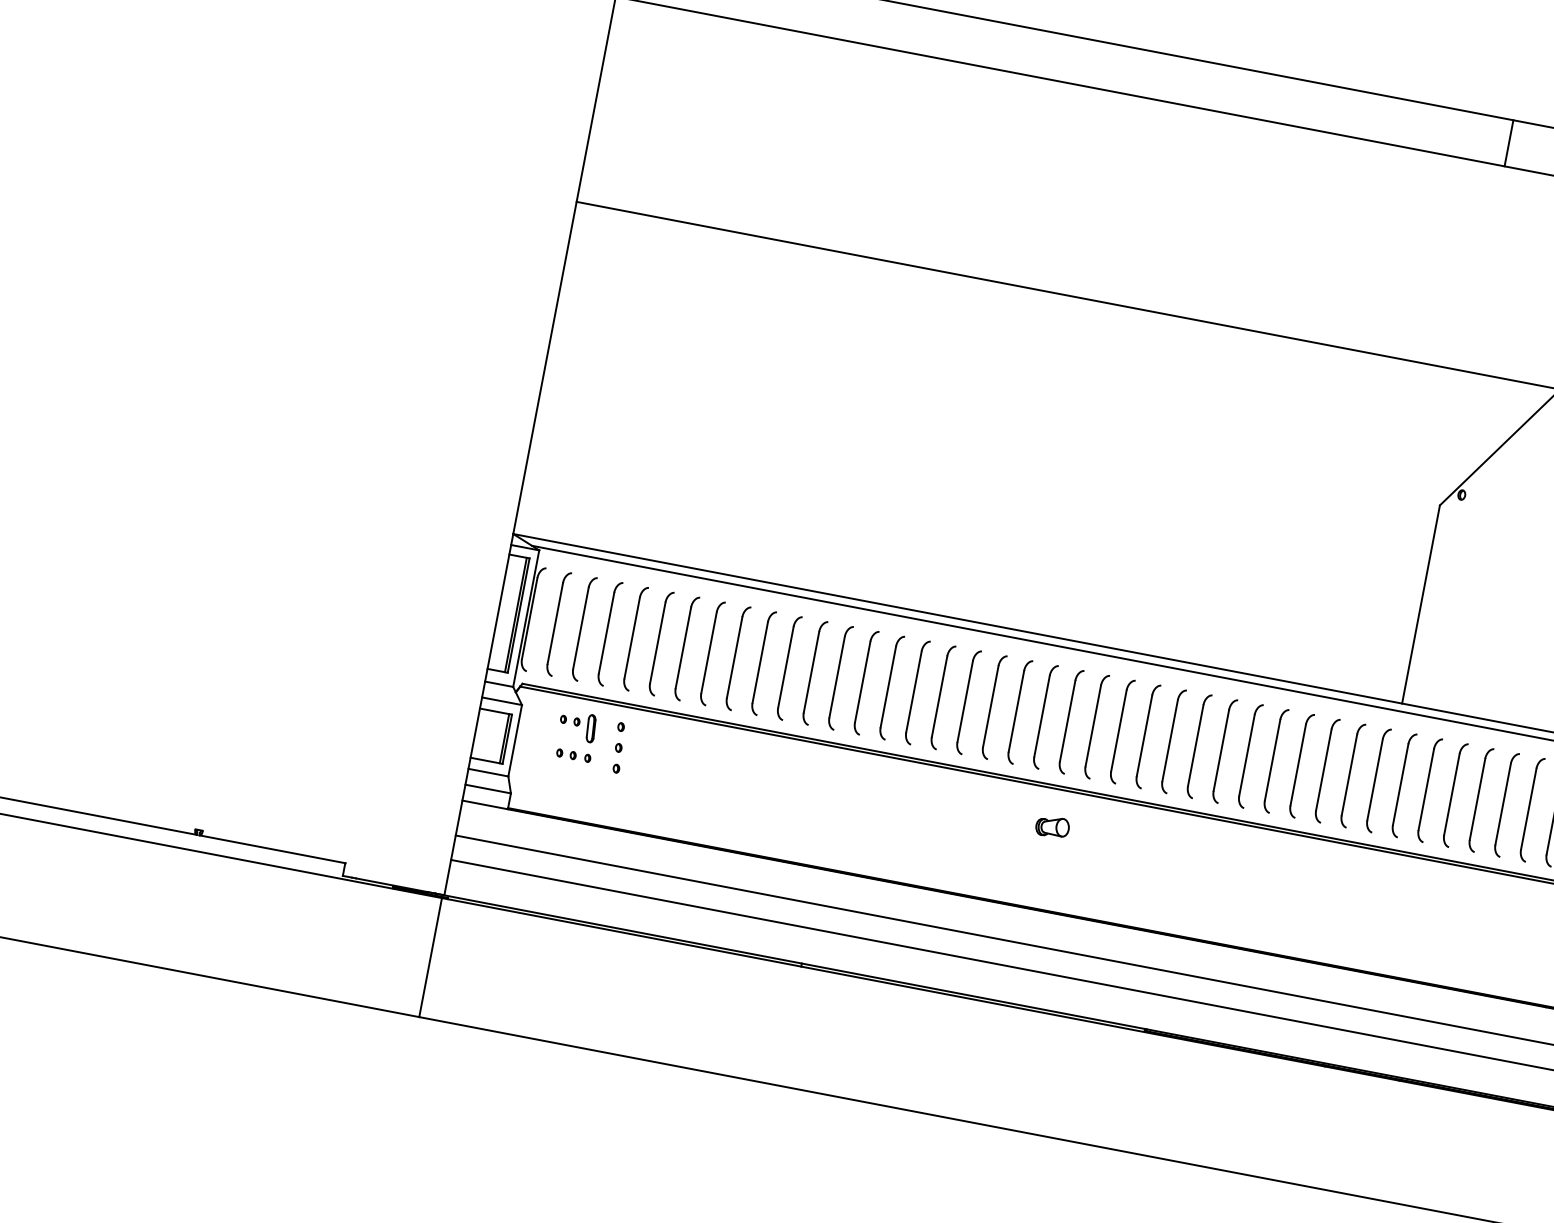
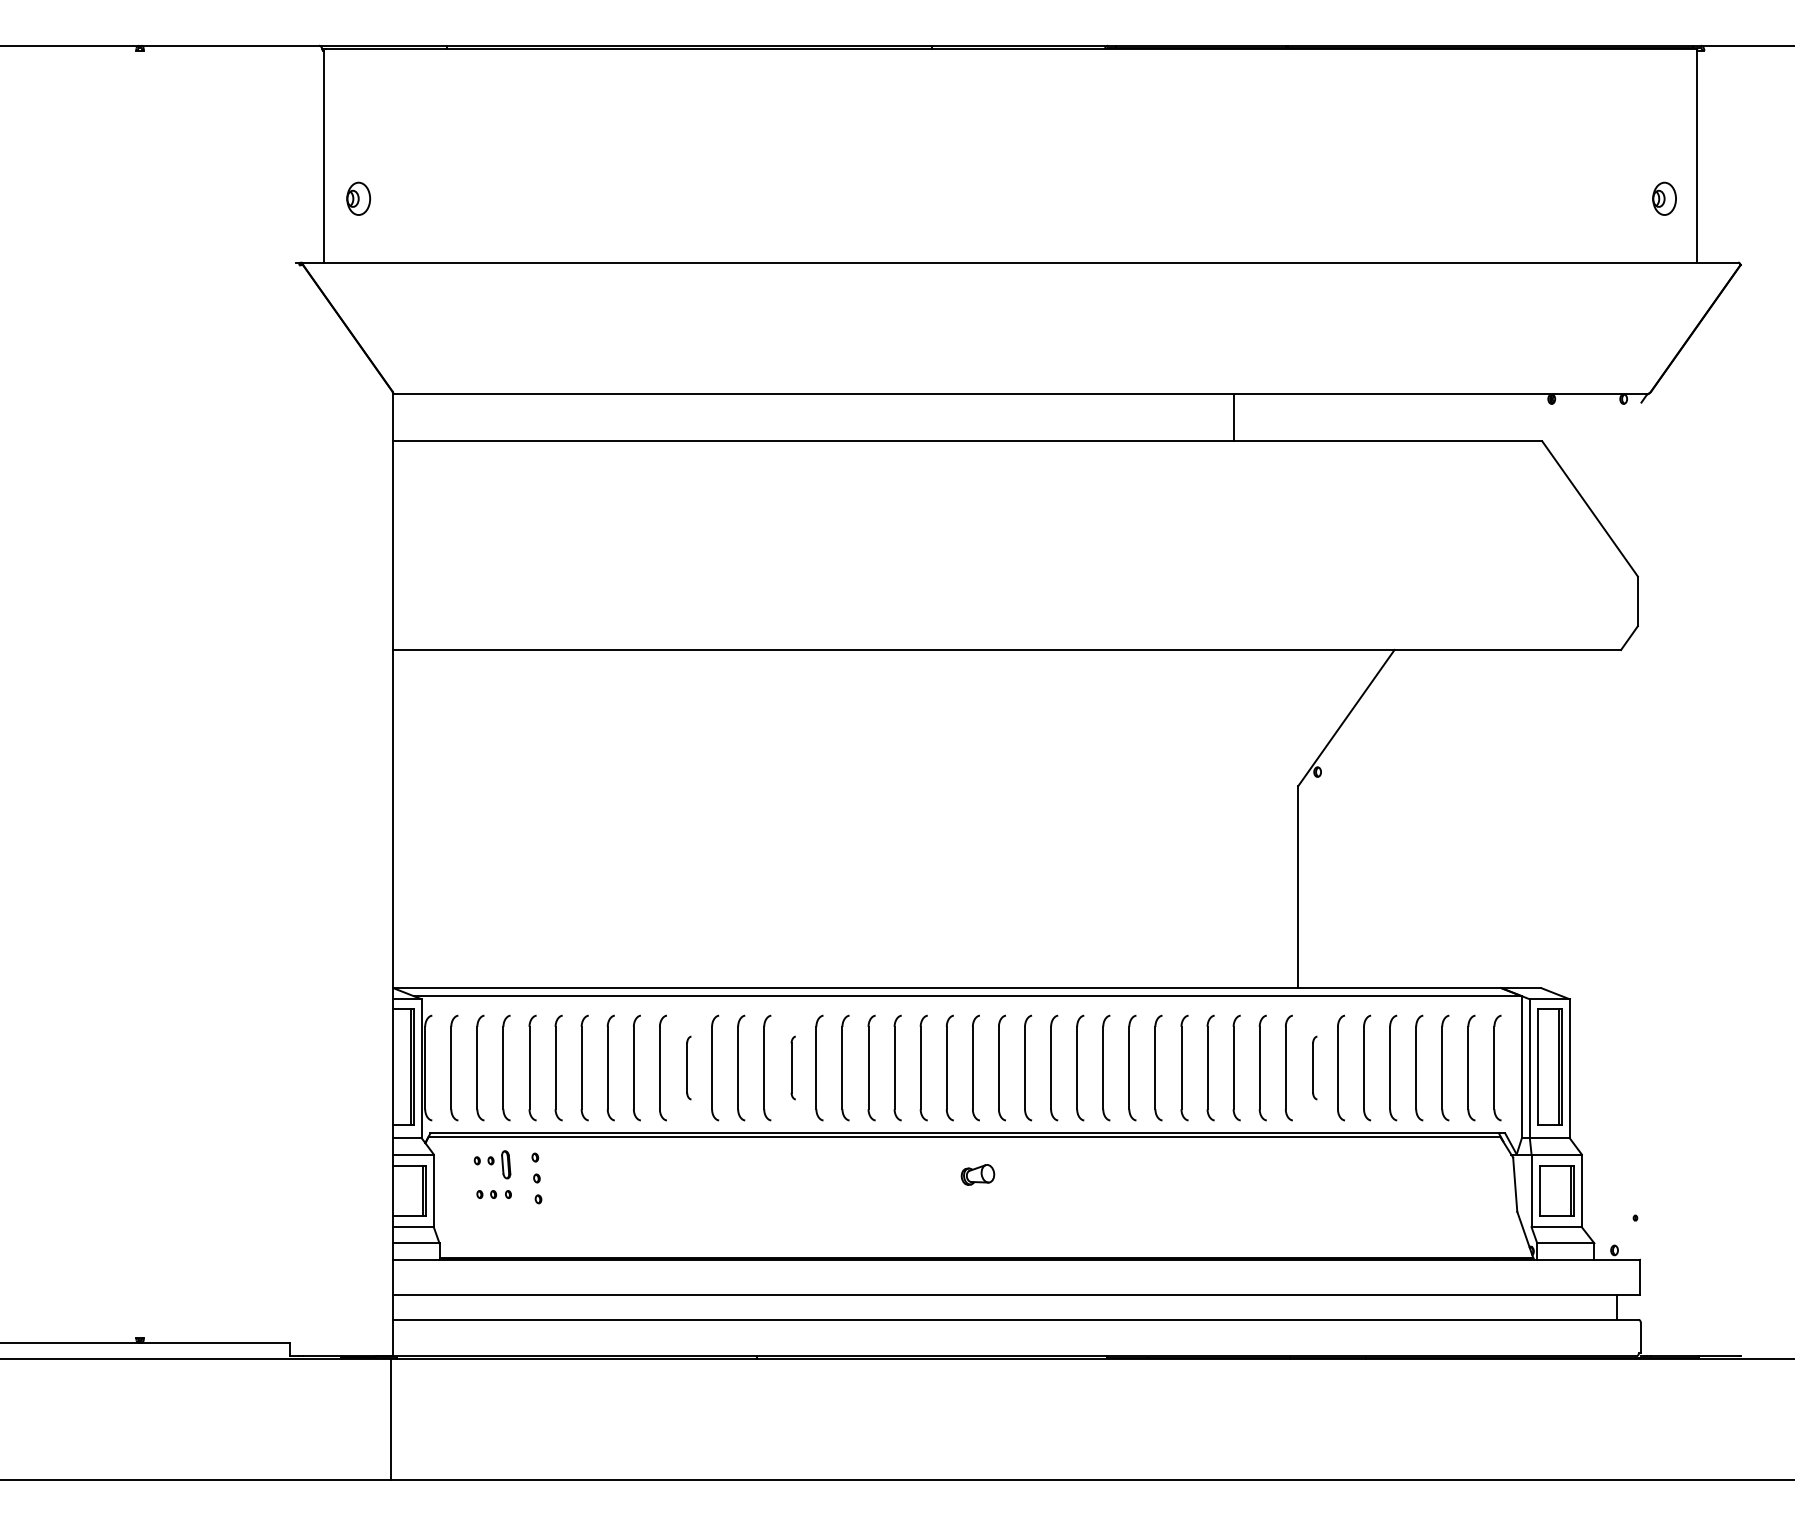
line: (1509, 143) -> (1234, 417), moved
part: (788, 667) -> (688, 1067), size x0.6
part: (891, 686) -> (793, 1067), size x0.6
part: (1403, 784) -> (1314, 1067), size x0.6

